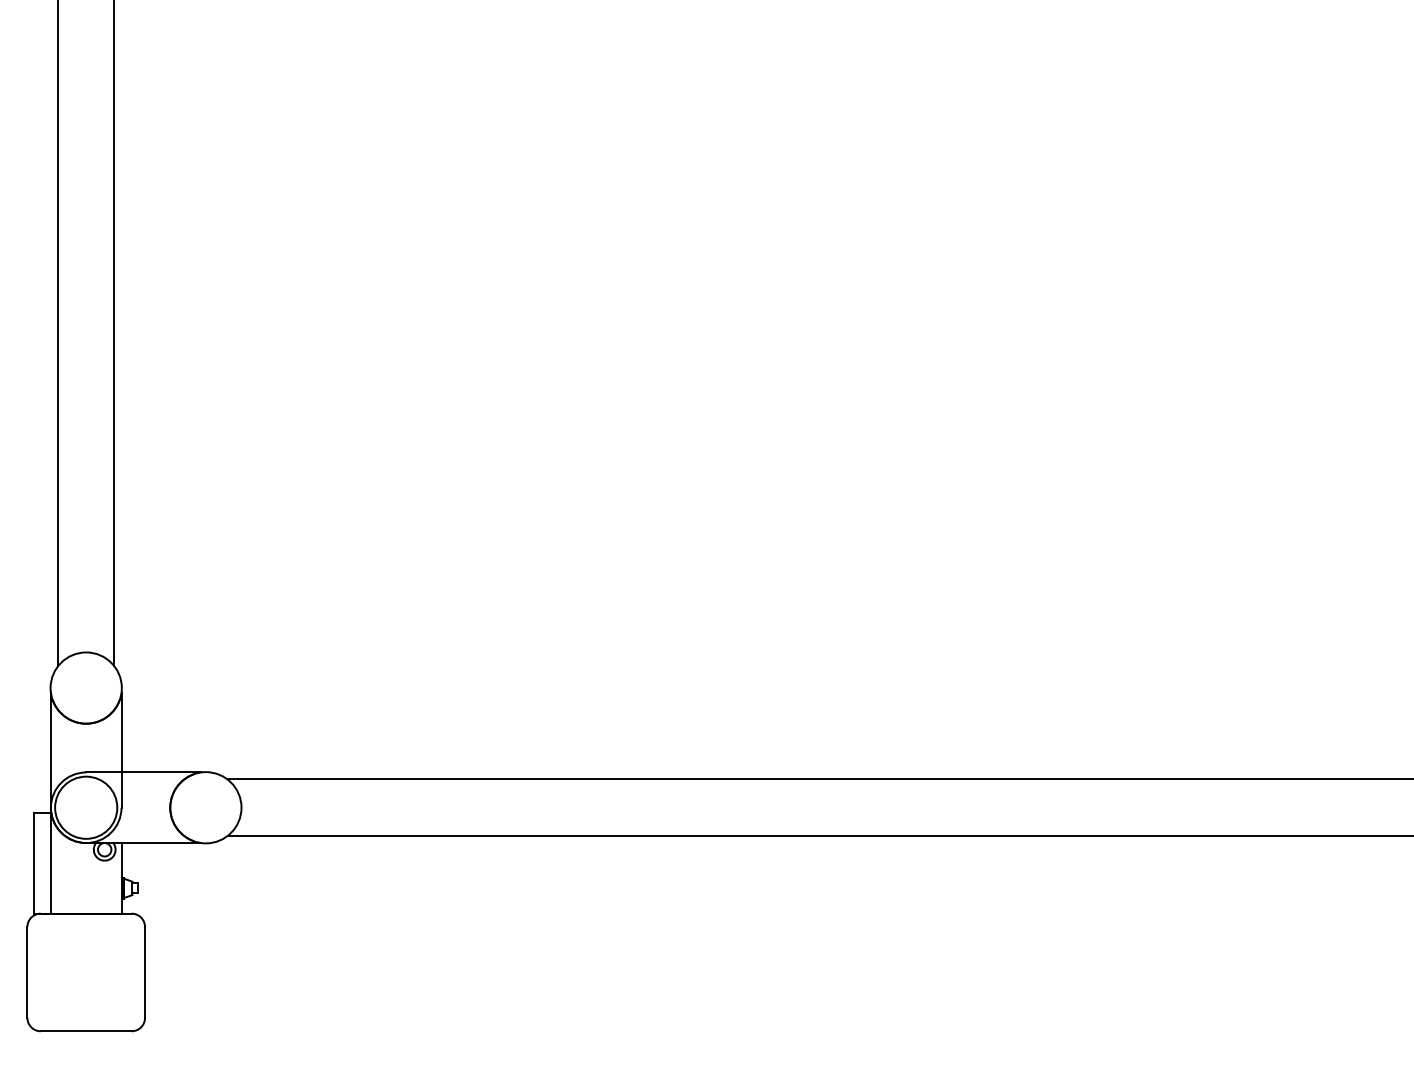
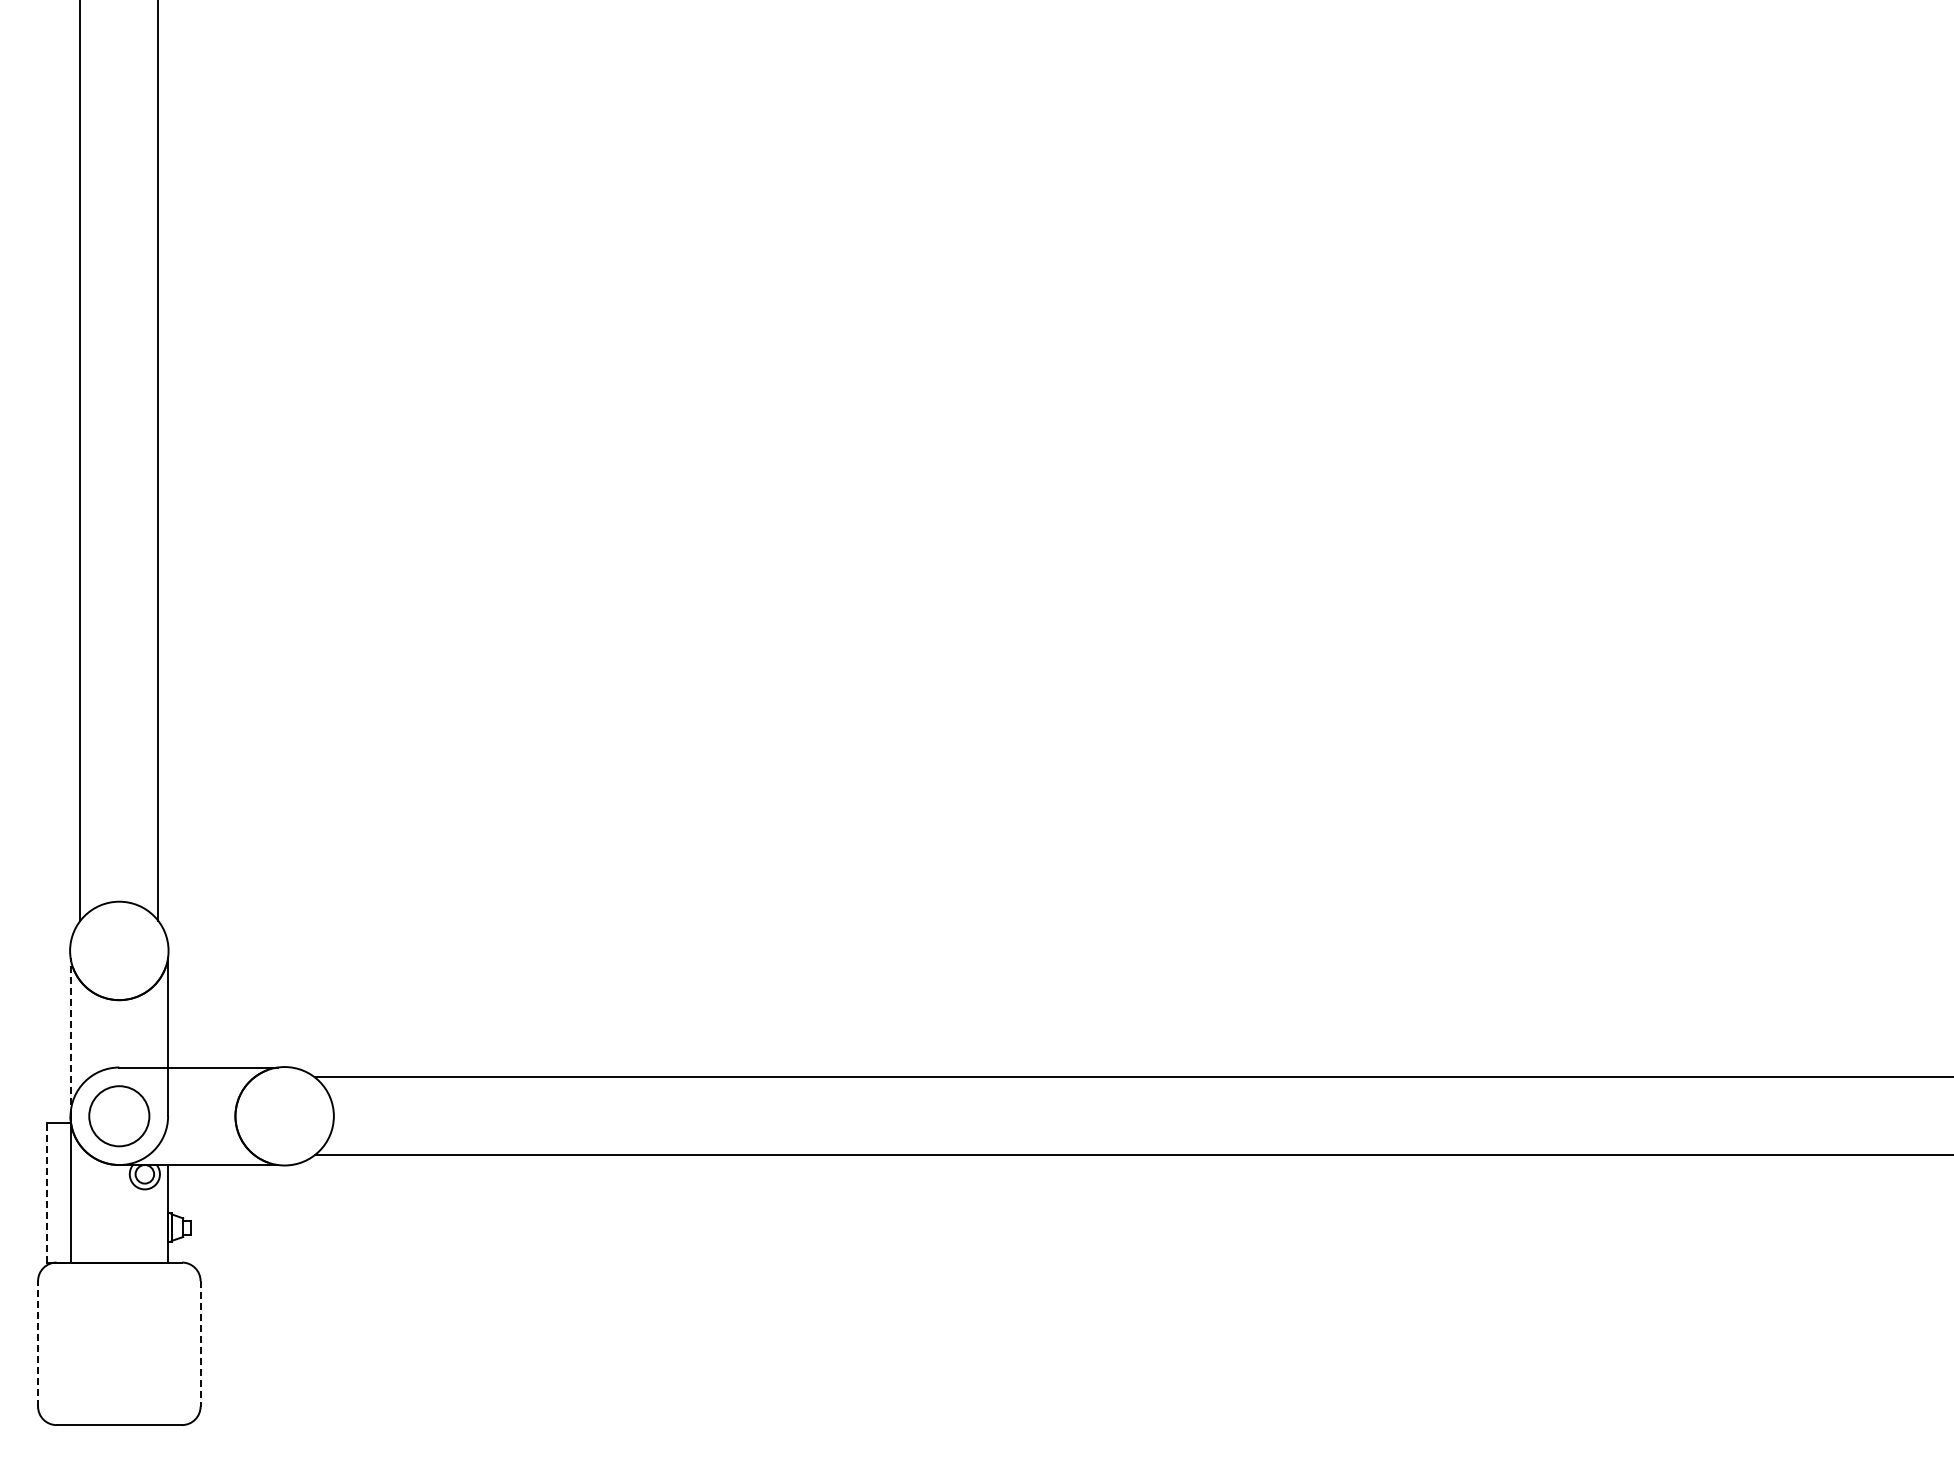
line: (50, 750) -> (70, 1036), solid -> dashed
circle: (86, 807) -> (119, 1116), size x0.7
line: (34, 862) -> (47, 1192), solid -> dashed
line: (27, 972) -> (38, 1343), solid -> dashed
line: (144, 972) -> (200, 1343), solid -> dashed

